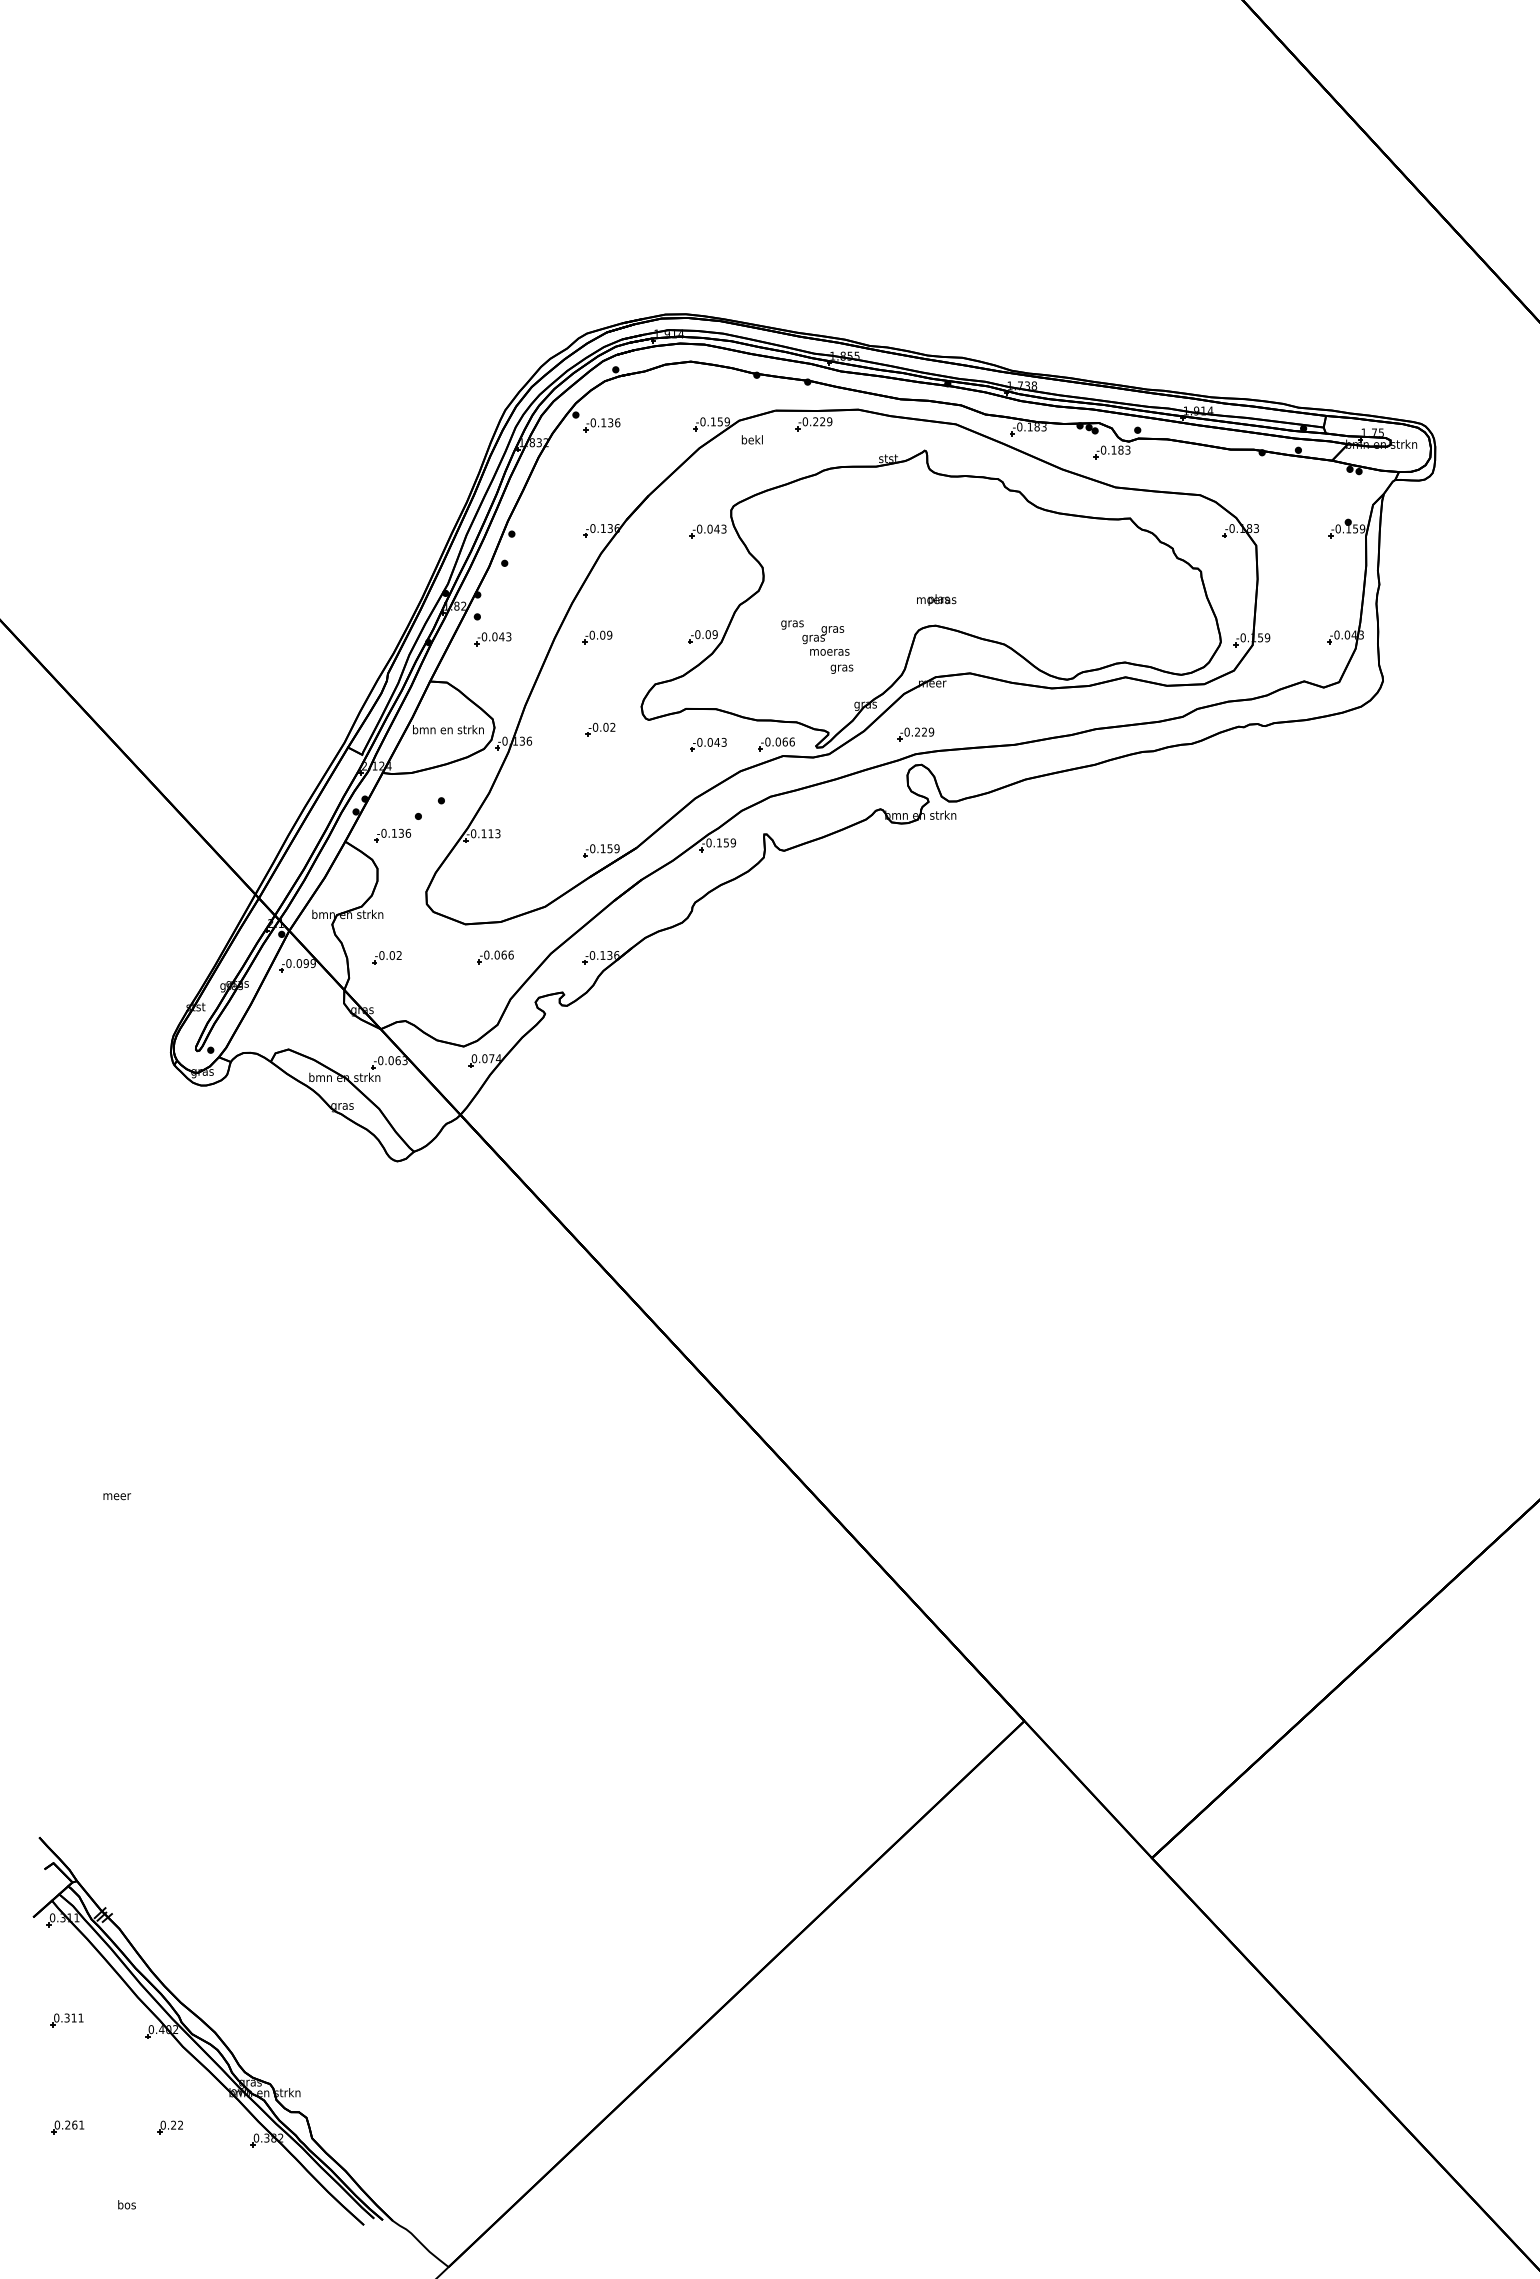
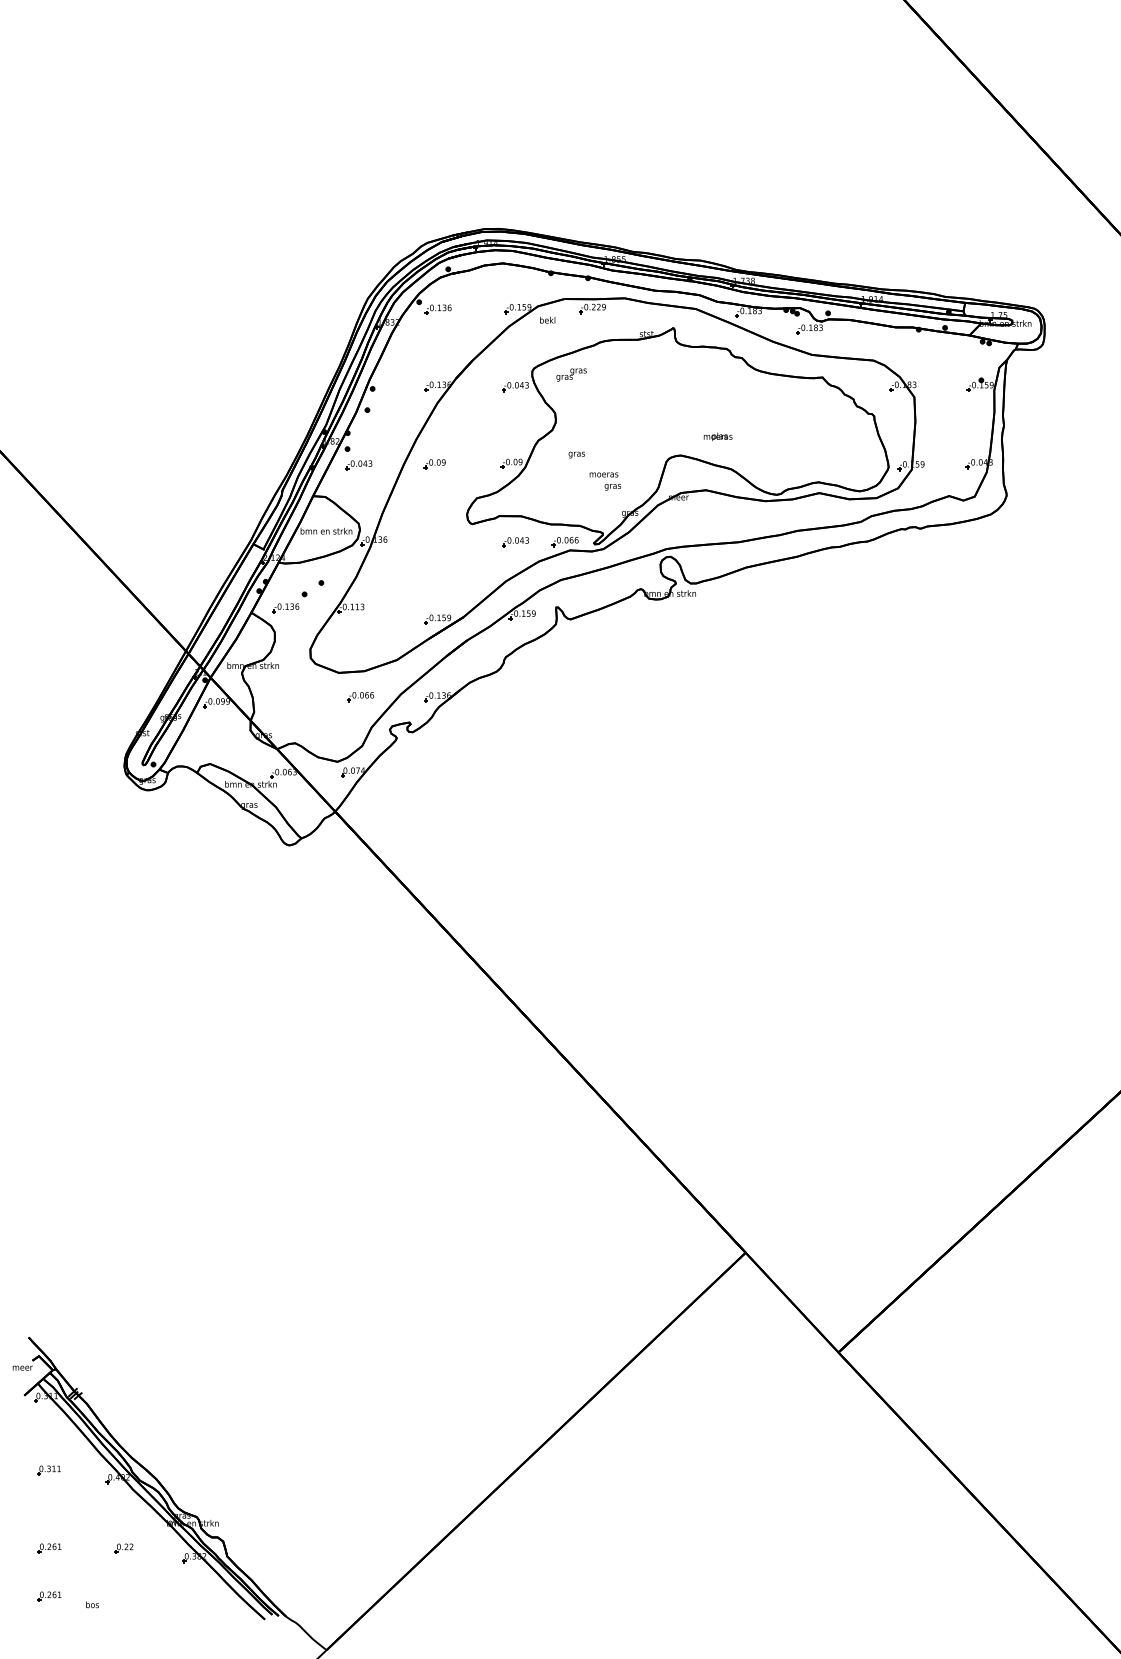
text: (936, 599) -> (718, 436), moved
text: (823, 635) -> (571, 375), moved
part: (600, 729) -> (437, 531), removed
part: (915, 734) -> (666, 534), removed
part: (386, 957) -> (281, 697), removed
text: (116, 1496) -> (22, 1368), moved
part: (67, 2193) -> (49, 1596), added

